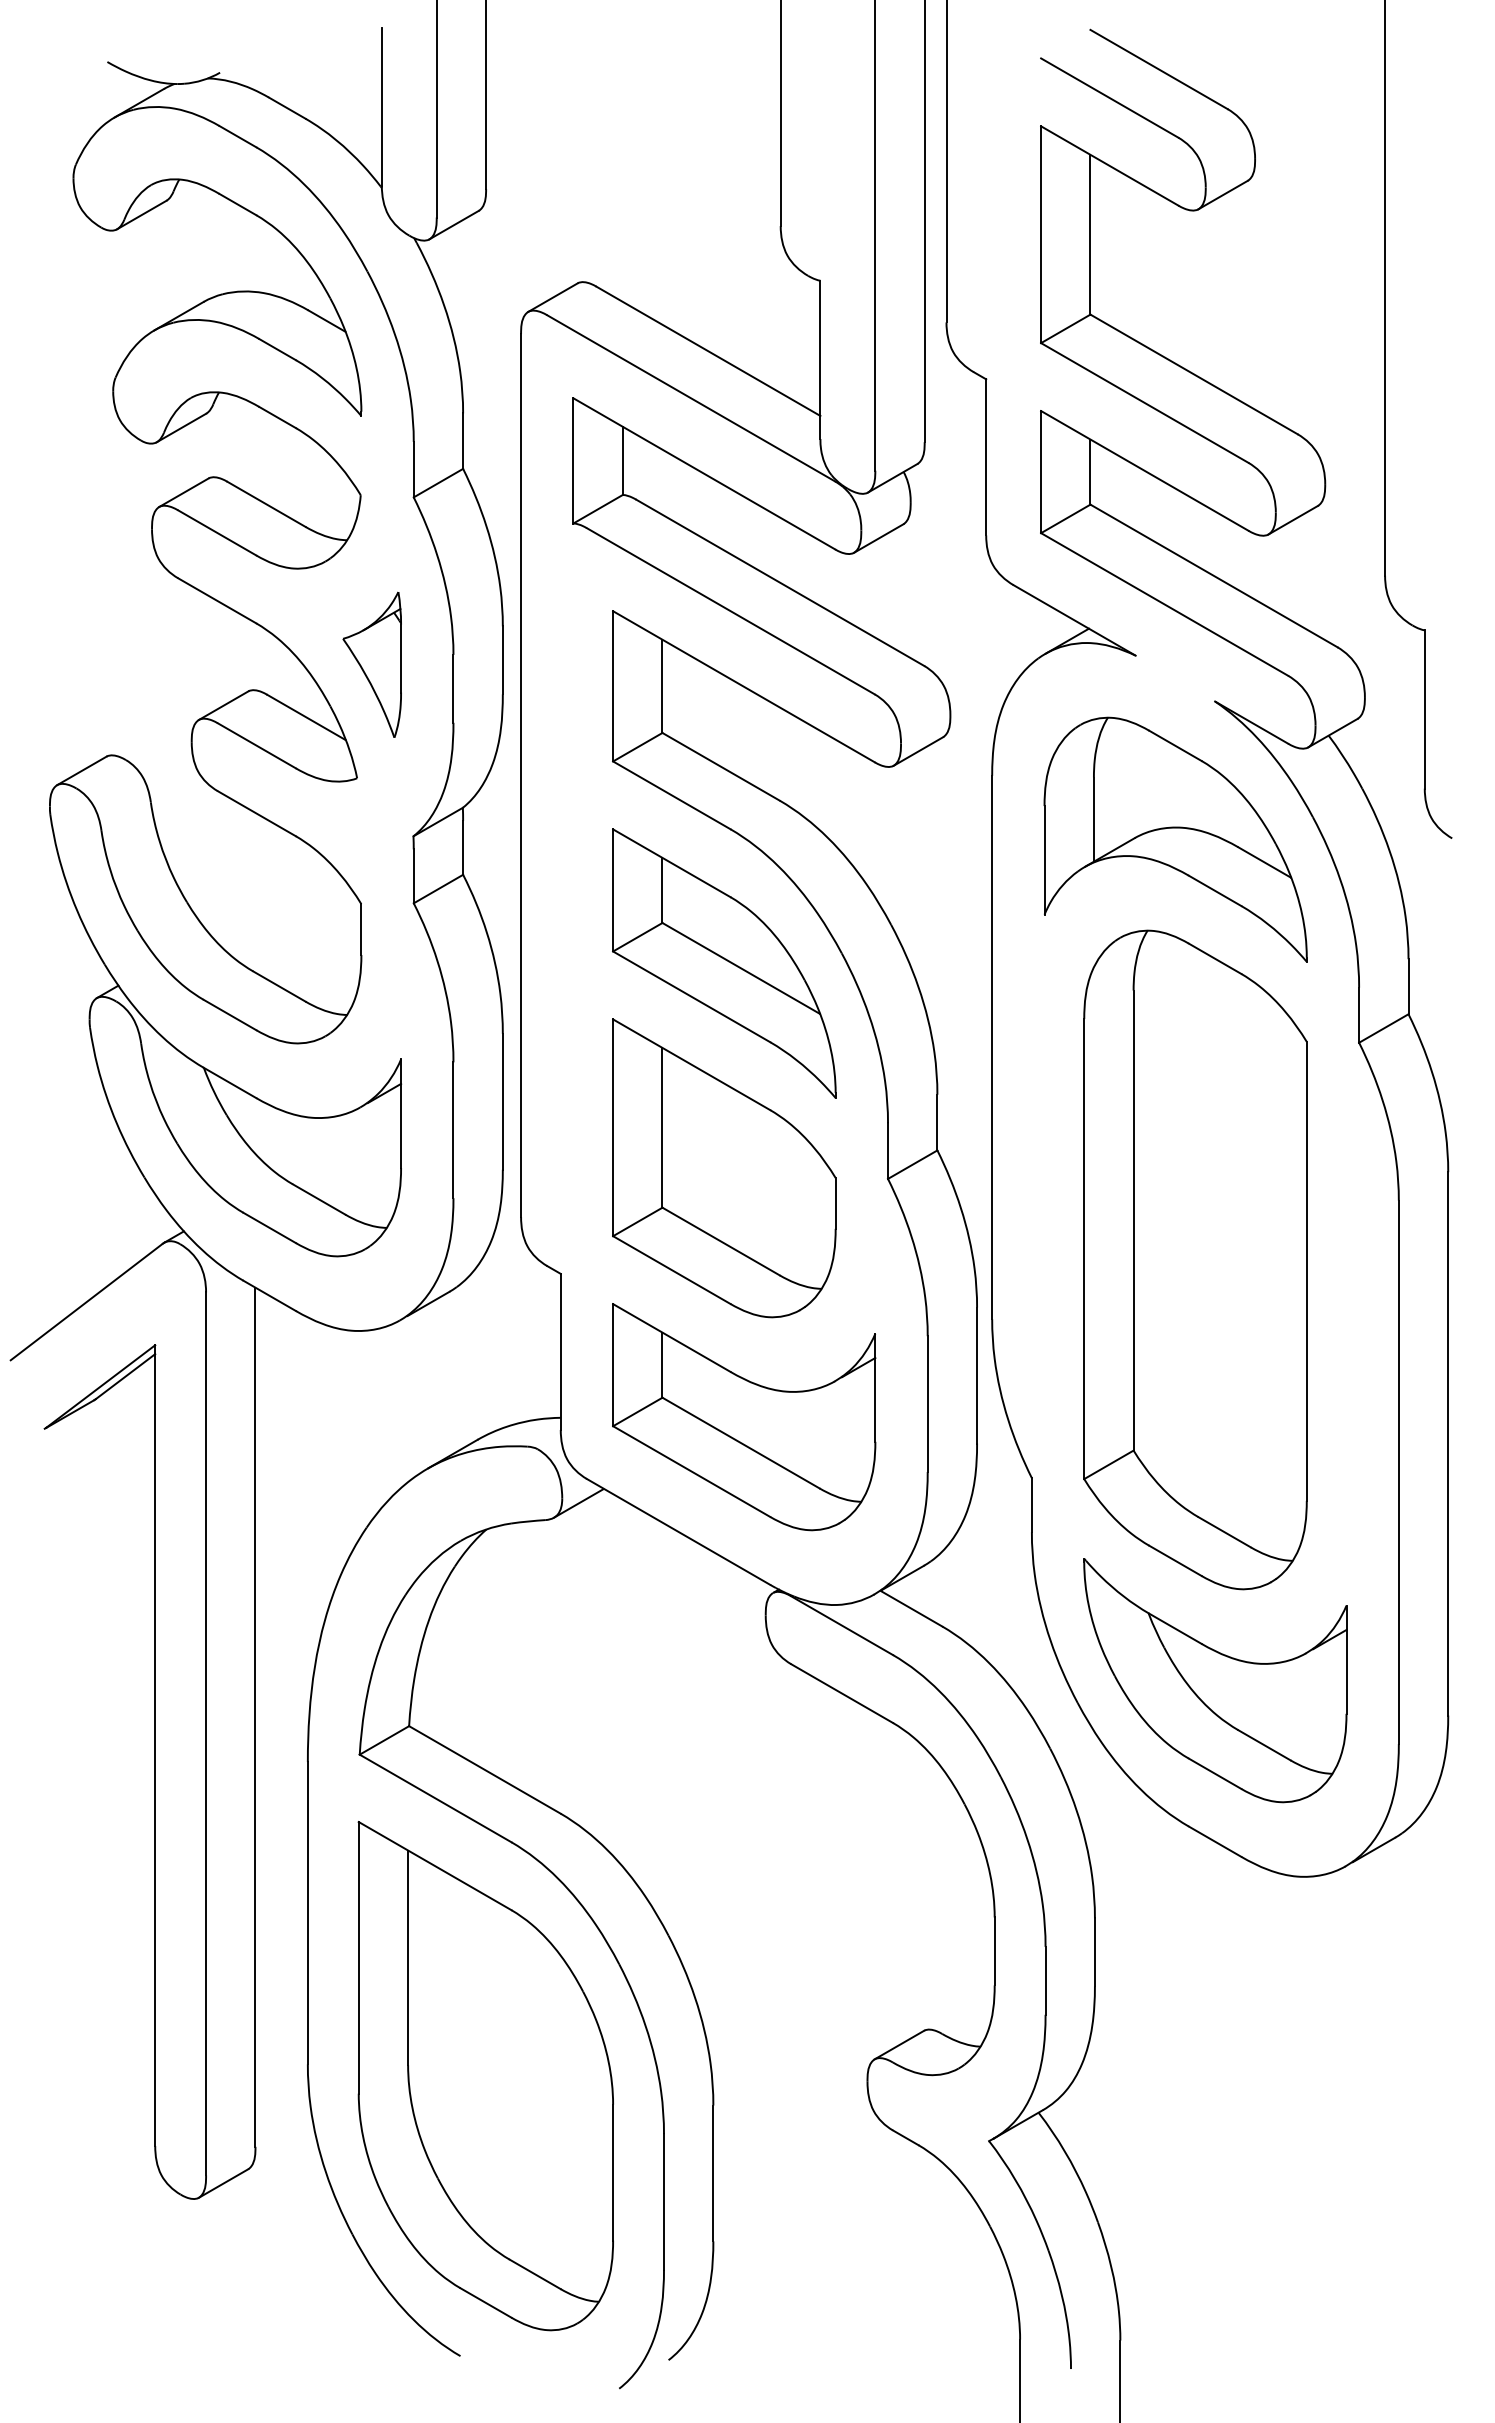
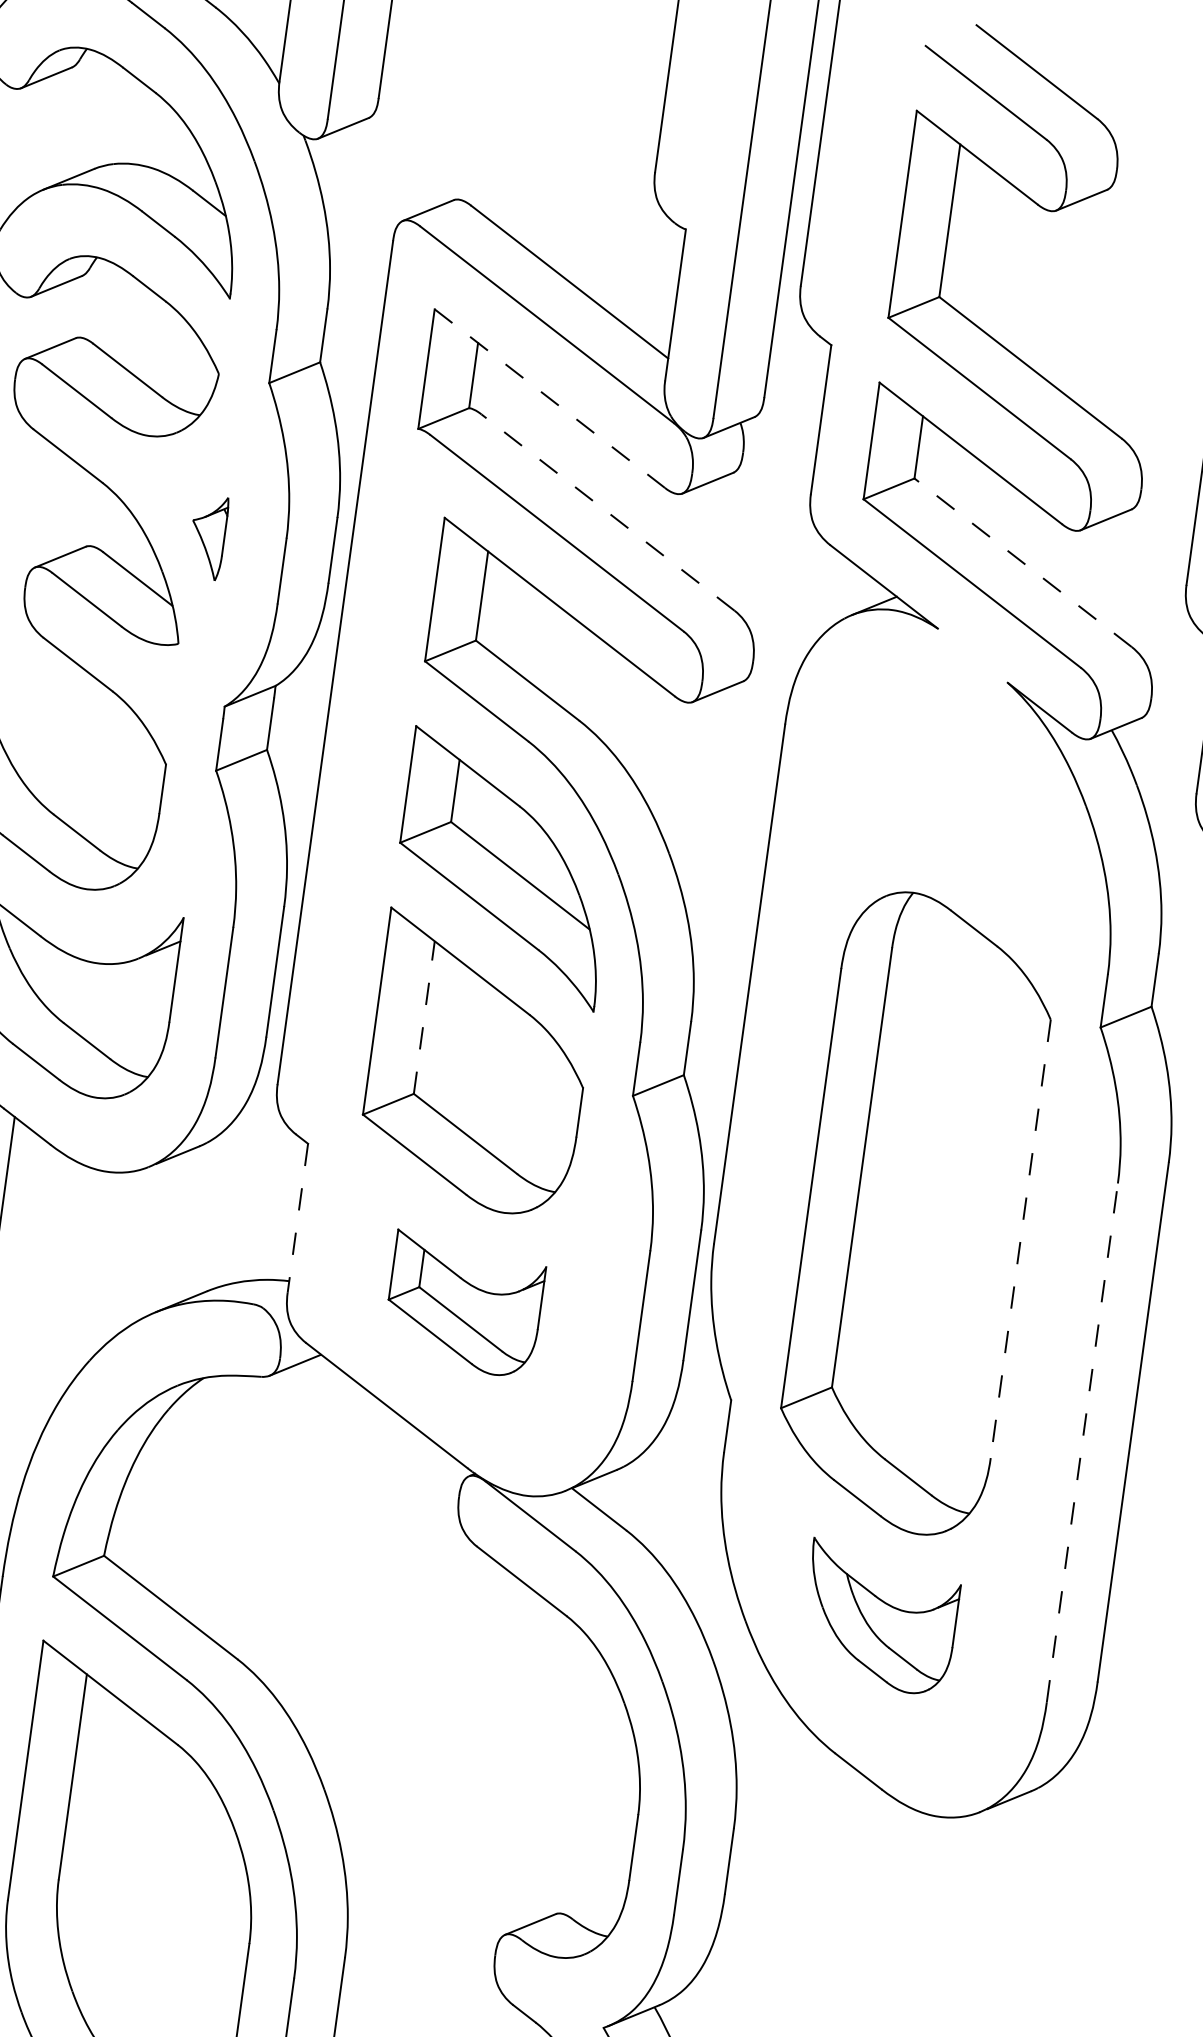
line: (704, 474) -> (549, 399), solid -> dashed
line: (1213, 575) -> (1022, 562), solid -> dashed
line: (779, 582) -> (607, 512), solid -> dashed
part: (371, 664) -> (207, 537), size x0.6
part: (1175, 839) -> (951, 809), removed
line: (662, 1127) -> (424, 1017), solid -> dashed
line: (1306, 1271) -> (1020, 1239), solid -> dashed
line: (560, 1352) -> (297, 1218), solid -> dashed
part: (744, 1417) -> (464, 1304), size x0.6
line: (1398, 1472) -> (1082, 1442), solid -> dashed
part: (1215, 1680) -> (880, 1617), size x0.6

